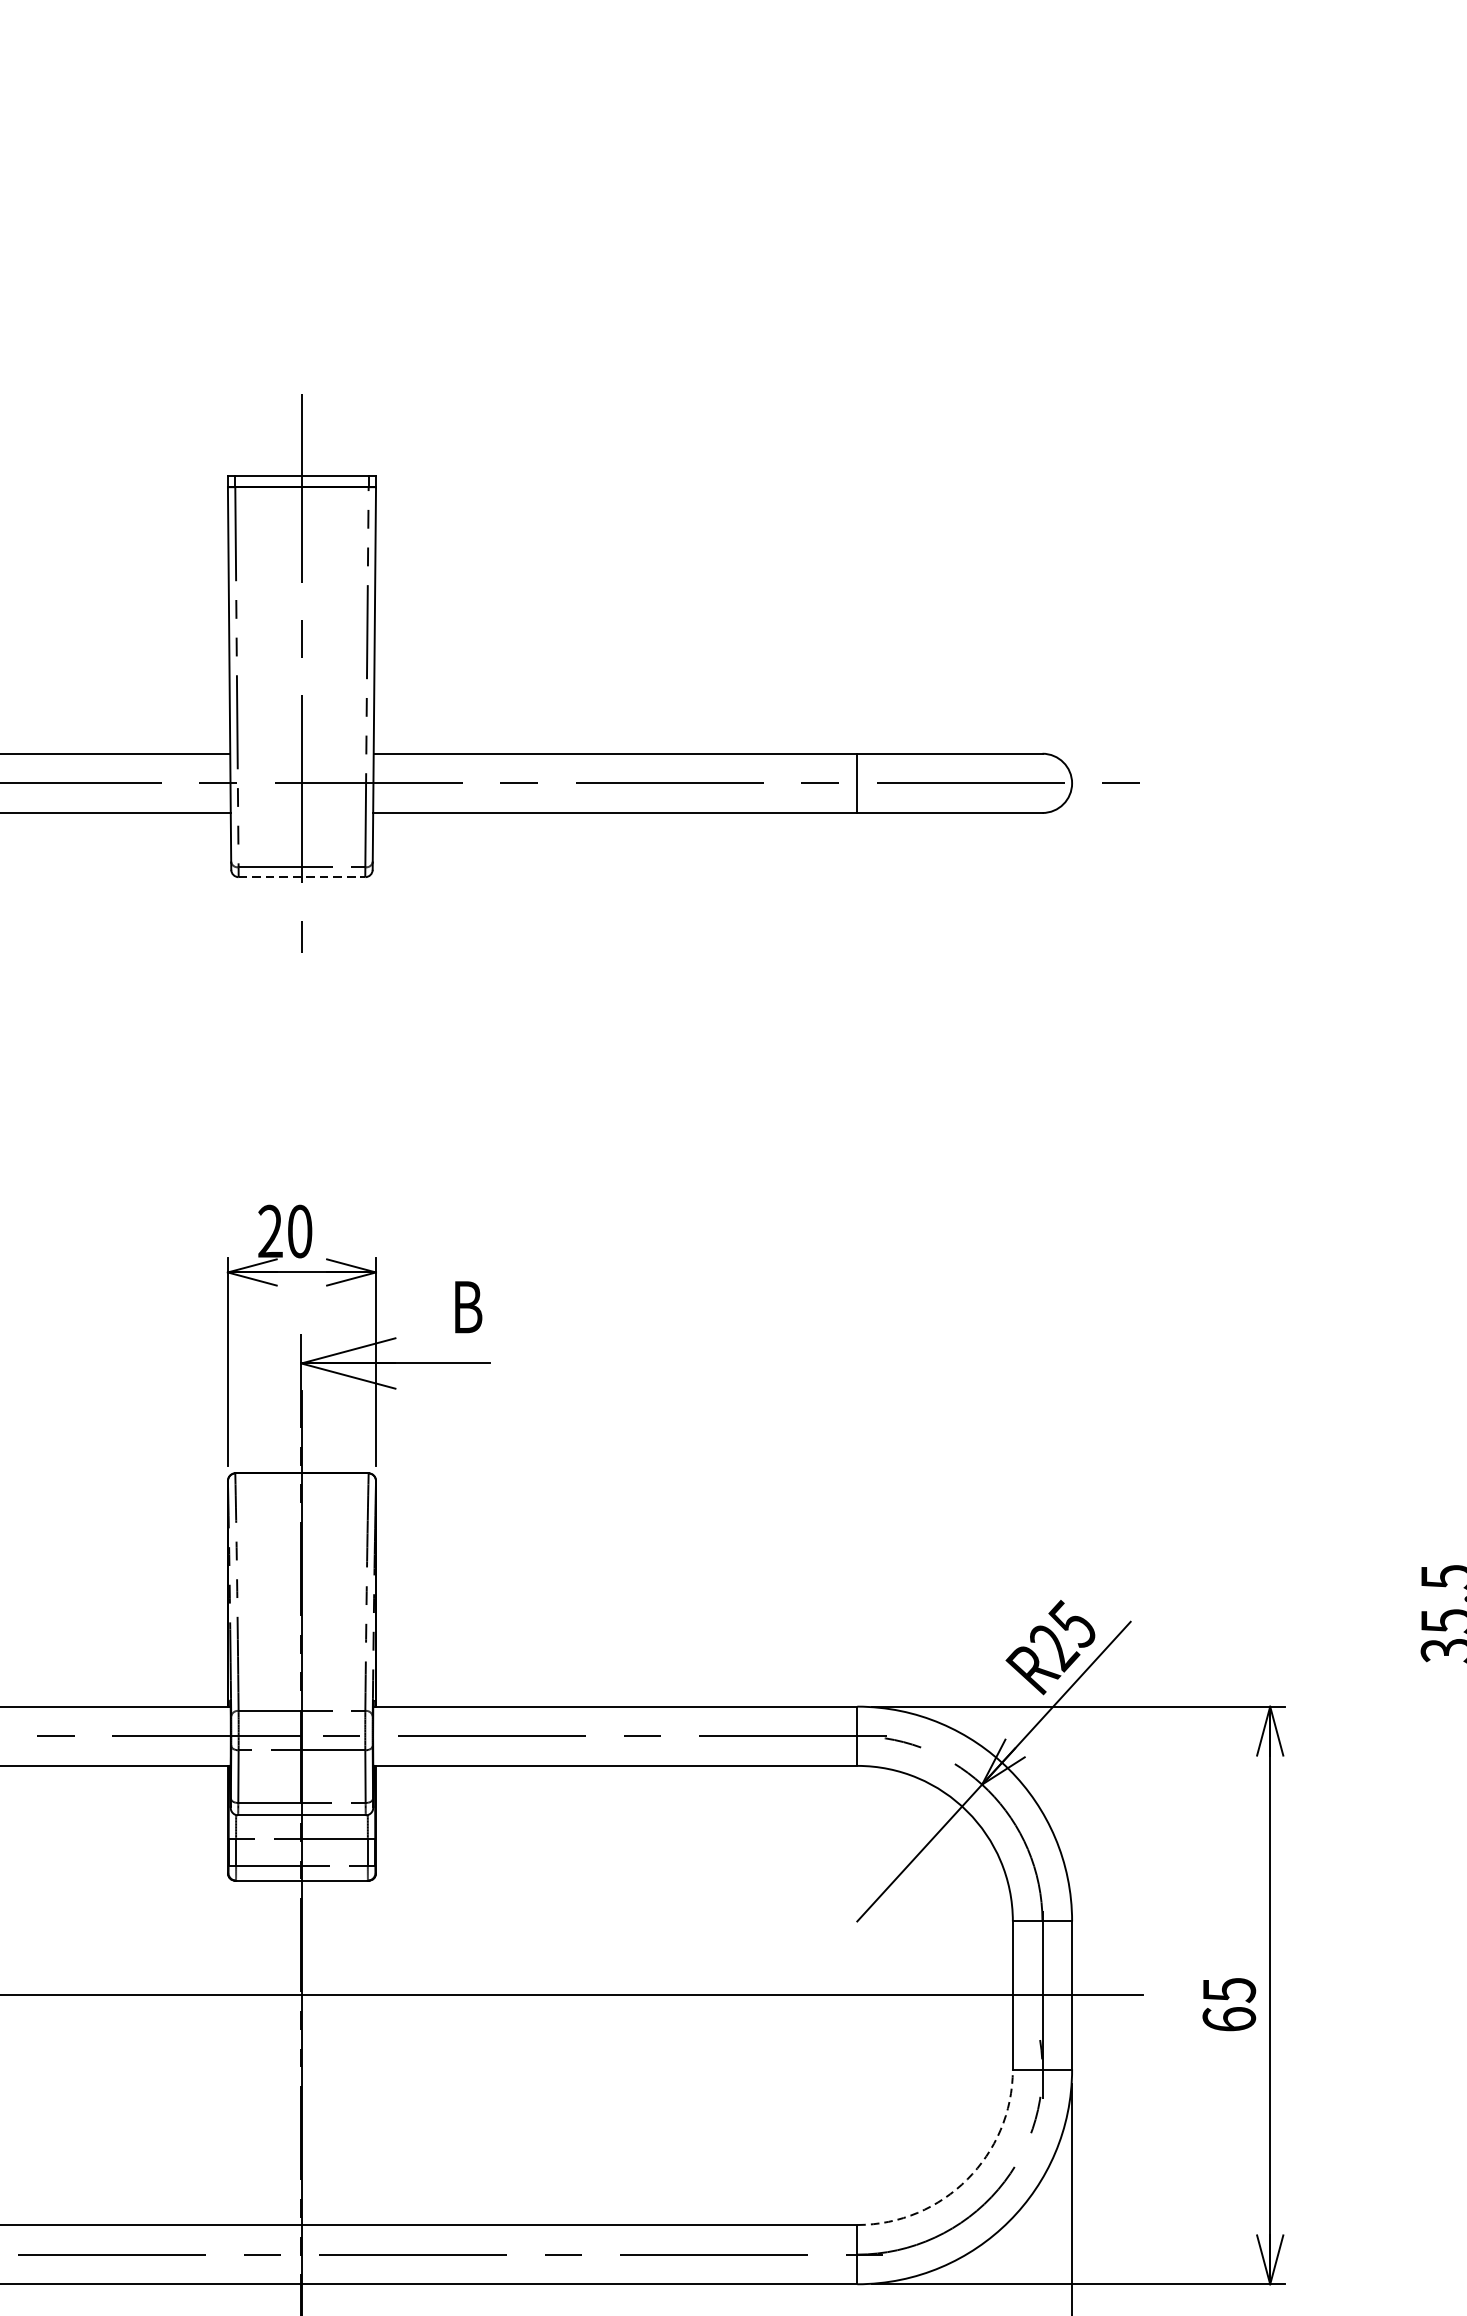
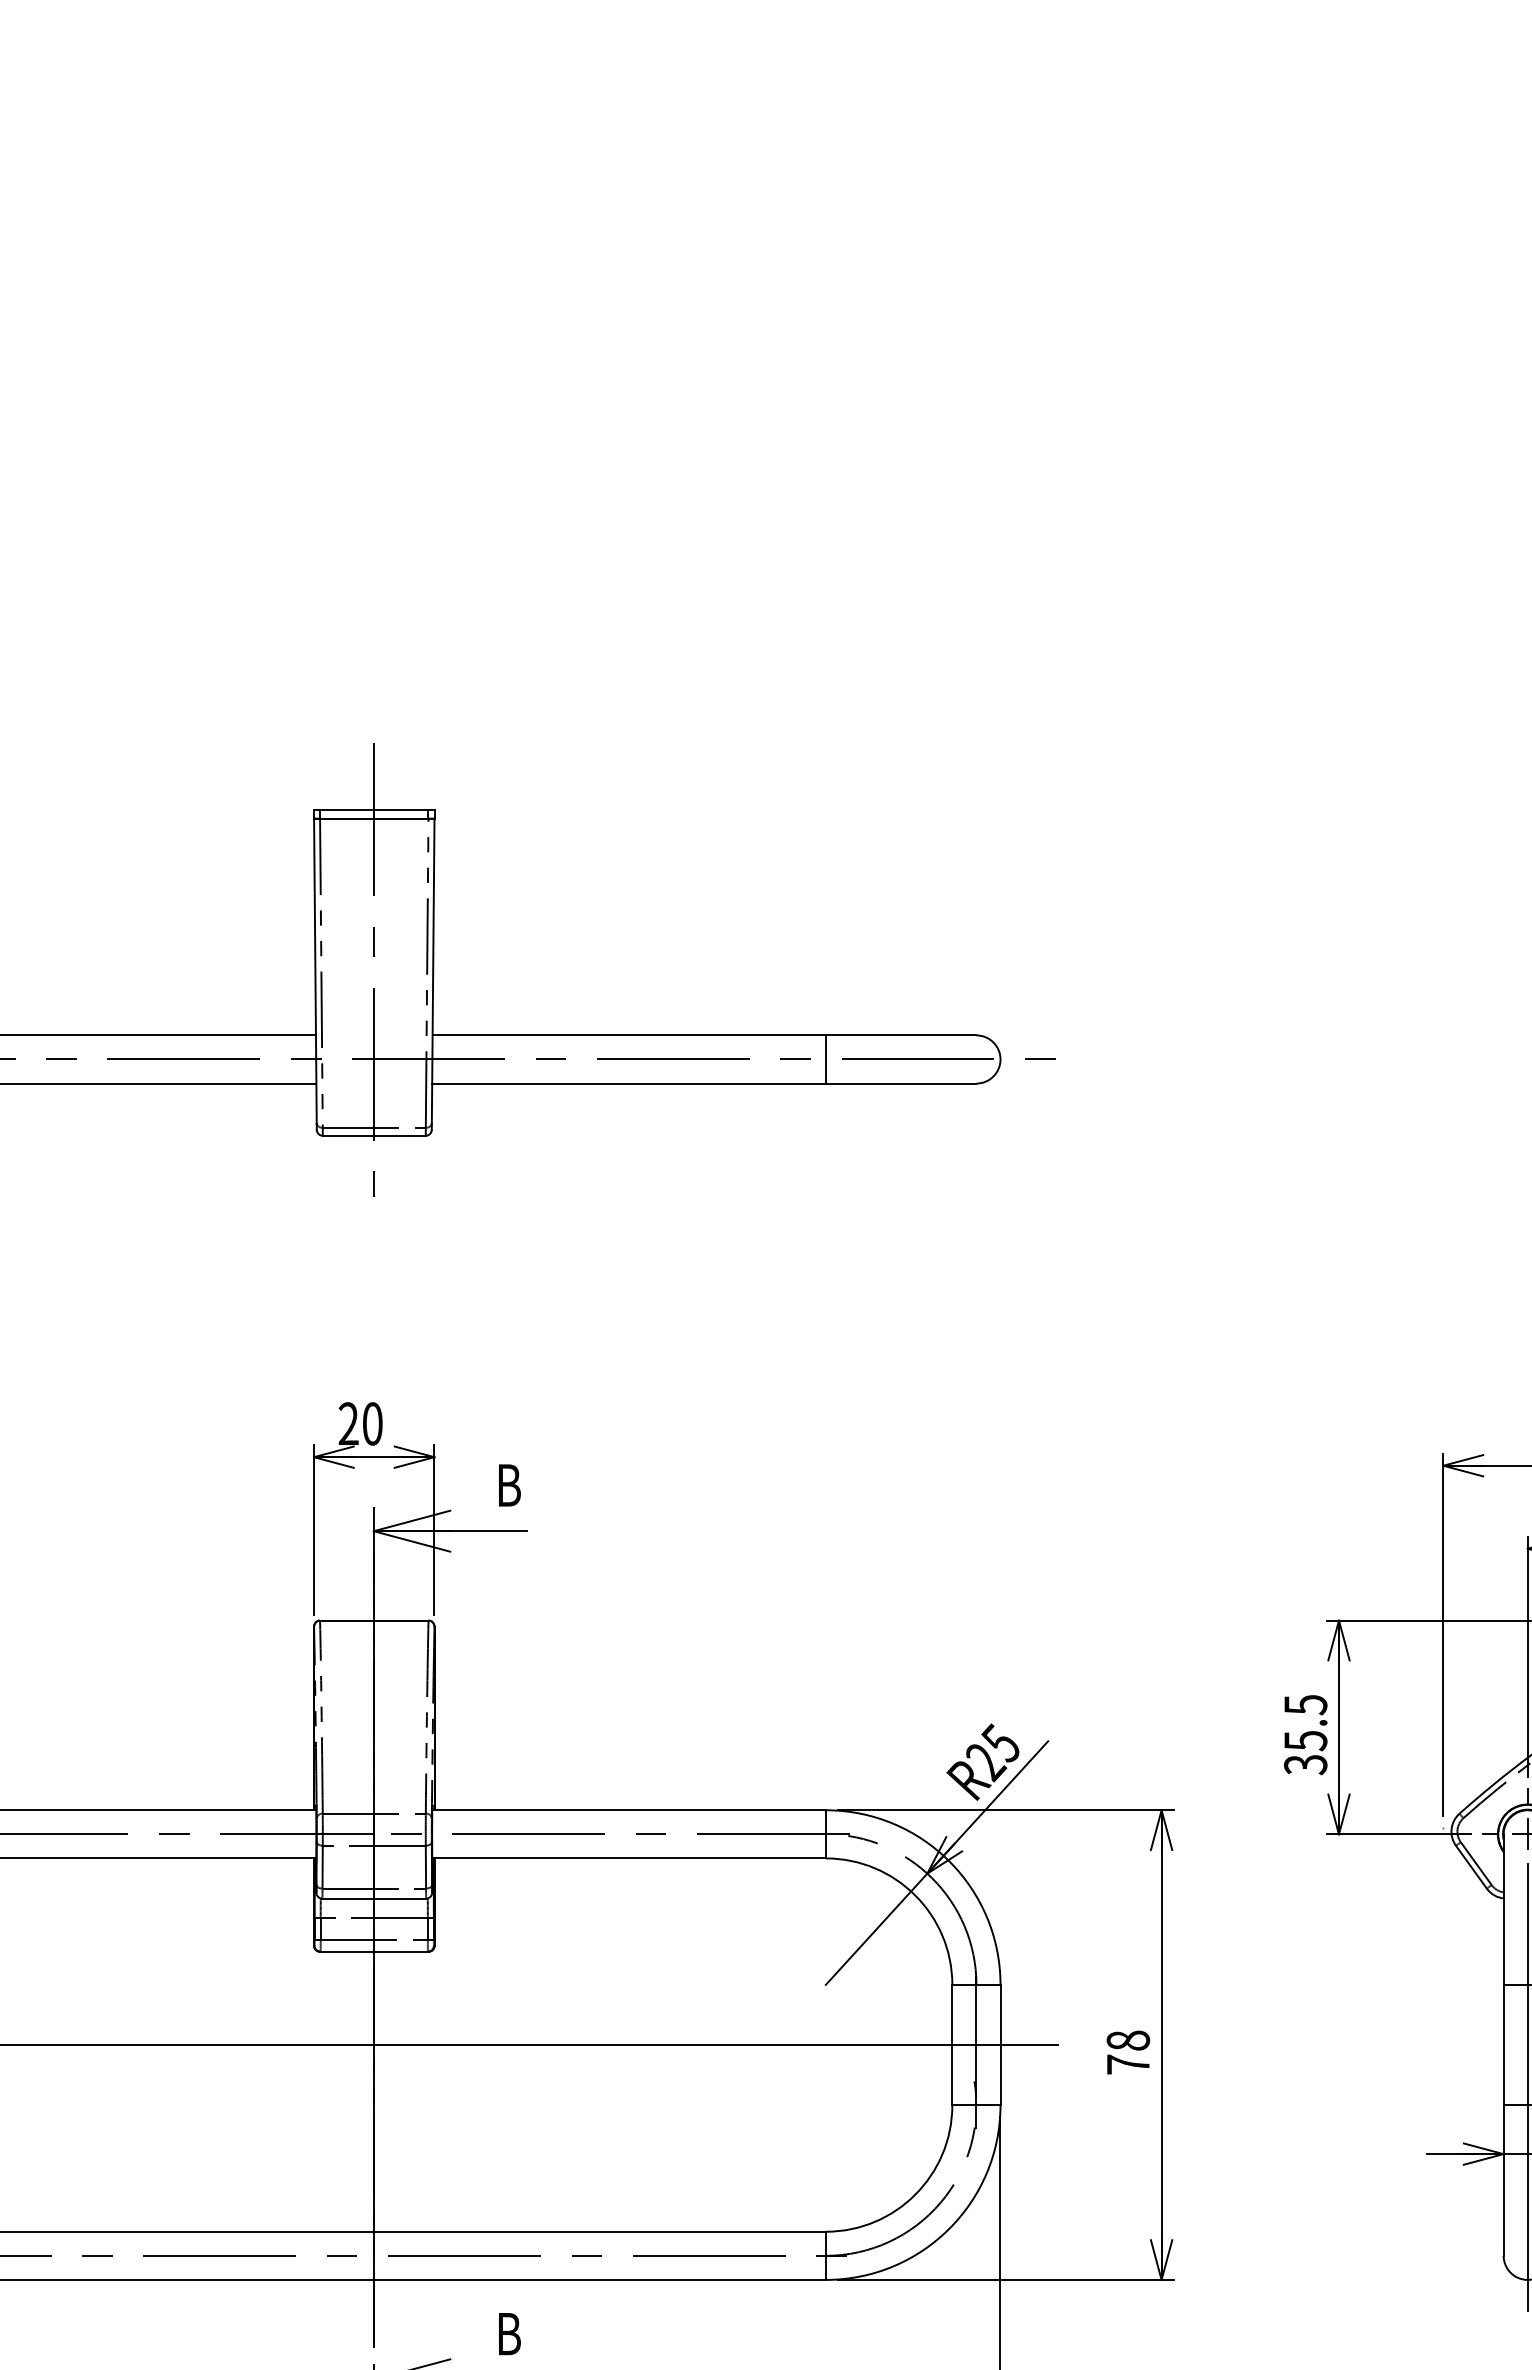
line: (302, 876) -> (374, 1135), dashed -> solid
text: (1229, 2004) -> (1128, 2052), 65 -> 78
arc: (967, 2179) -> (915, 2194), dashed -> solid

